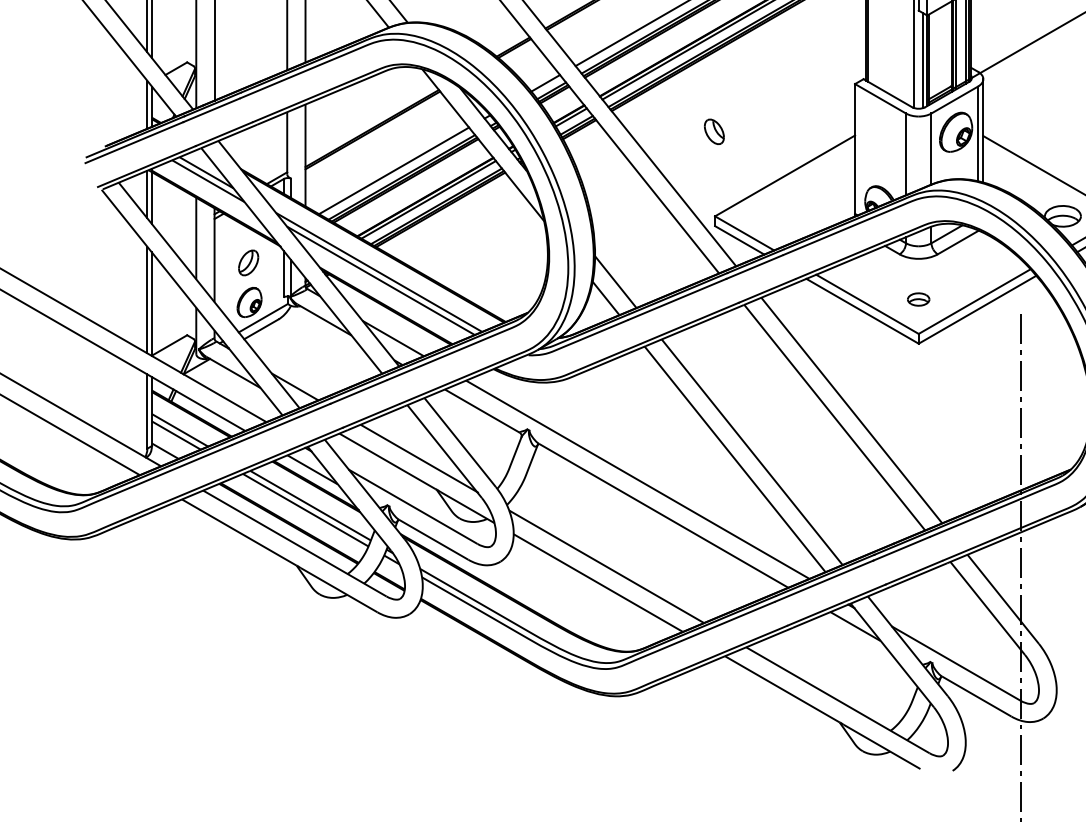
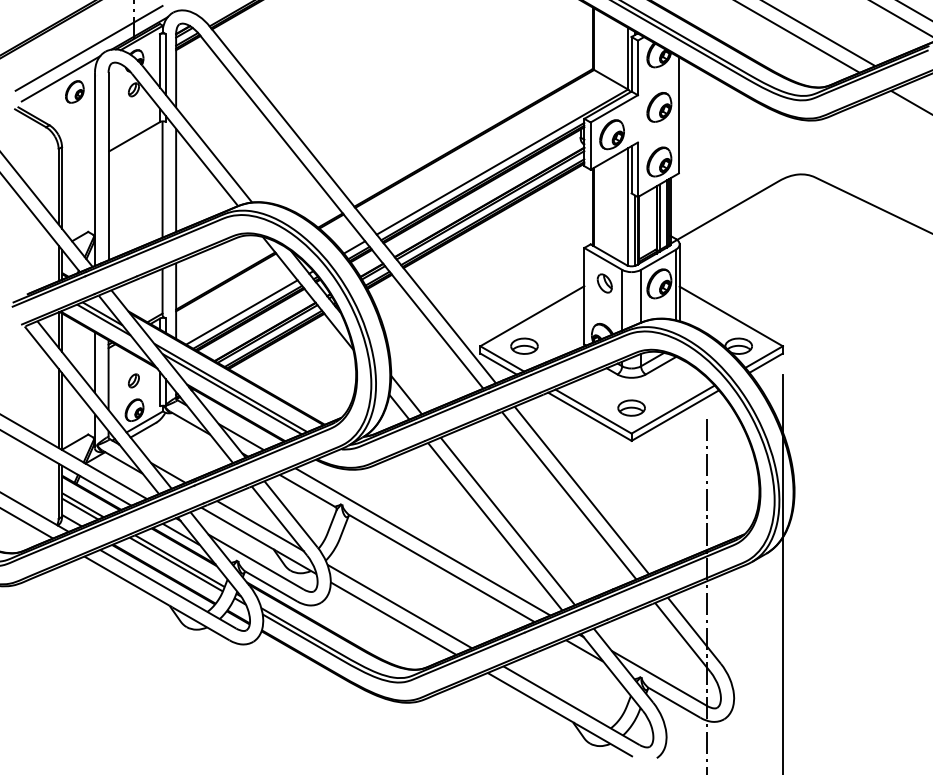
part: (713, 131) -> (604, 283), moved
part: (774, 215) -> (524, 345), added
part: (248, 262) -> (133, 380), size x0.71
part: (918, 298) -> (631, 407), size x1.67

